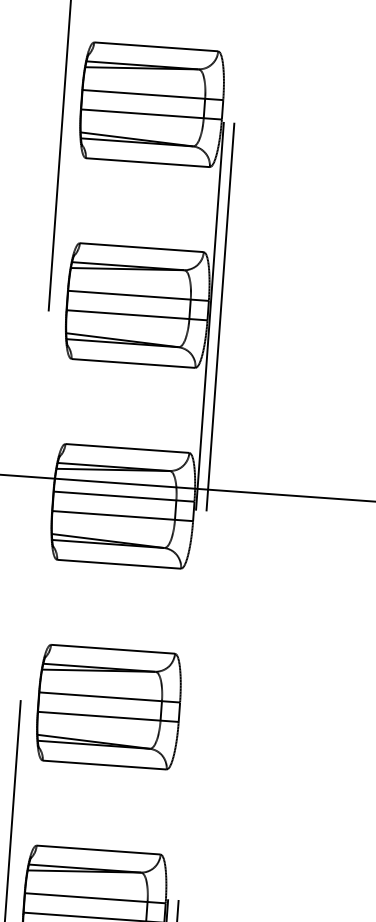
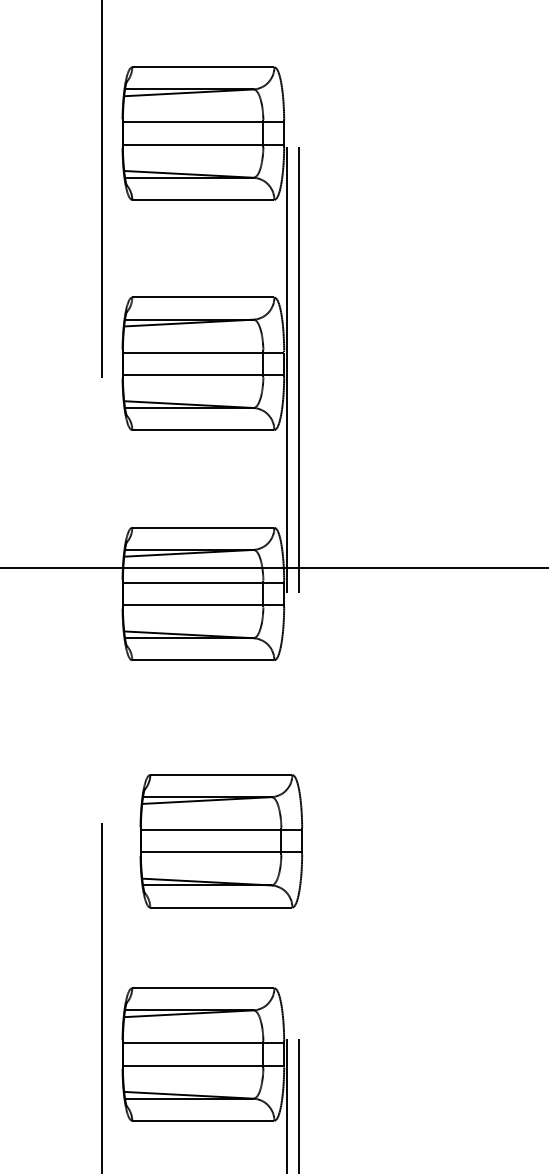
part: (109, 707) -> (221, 841), moved

